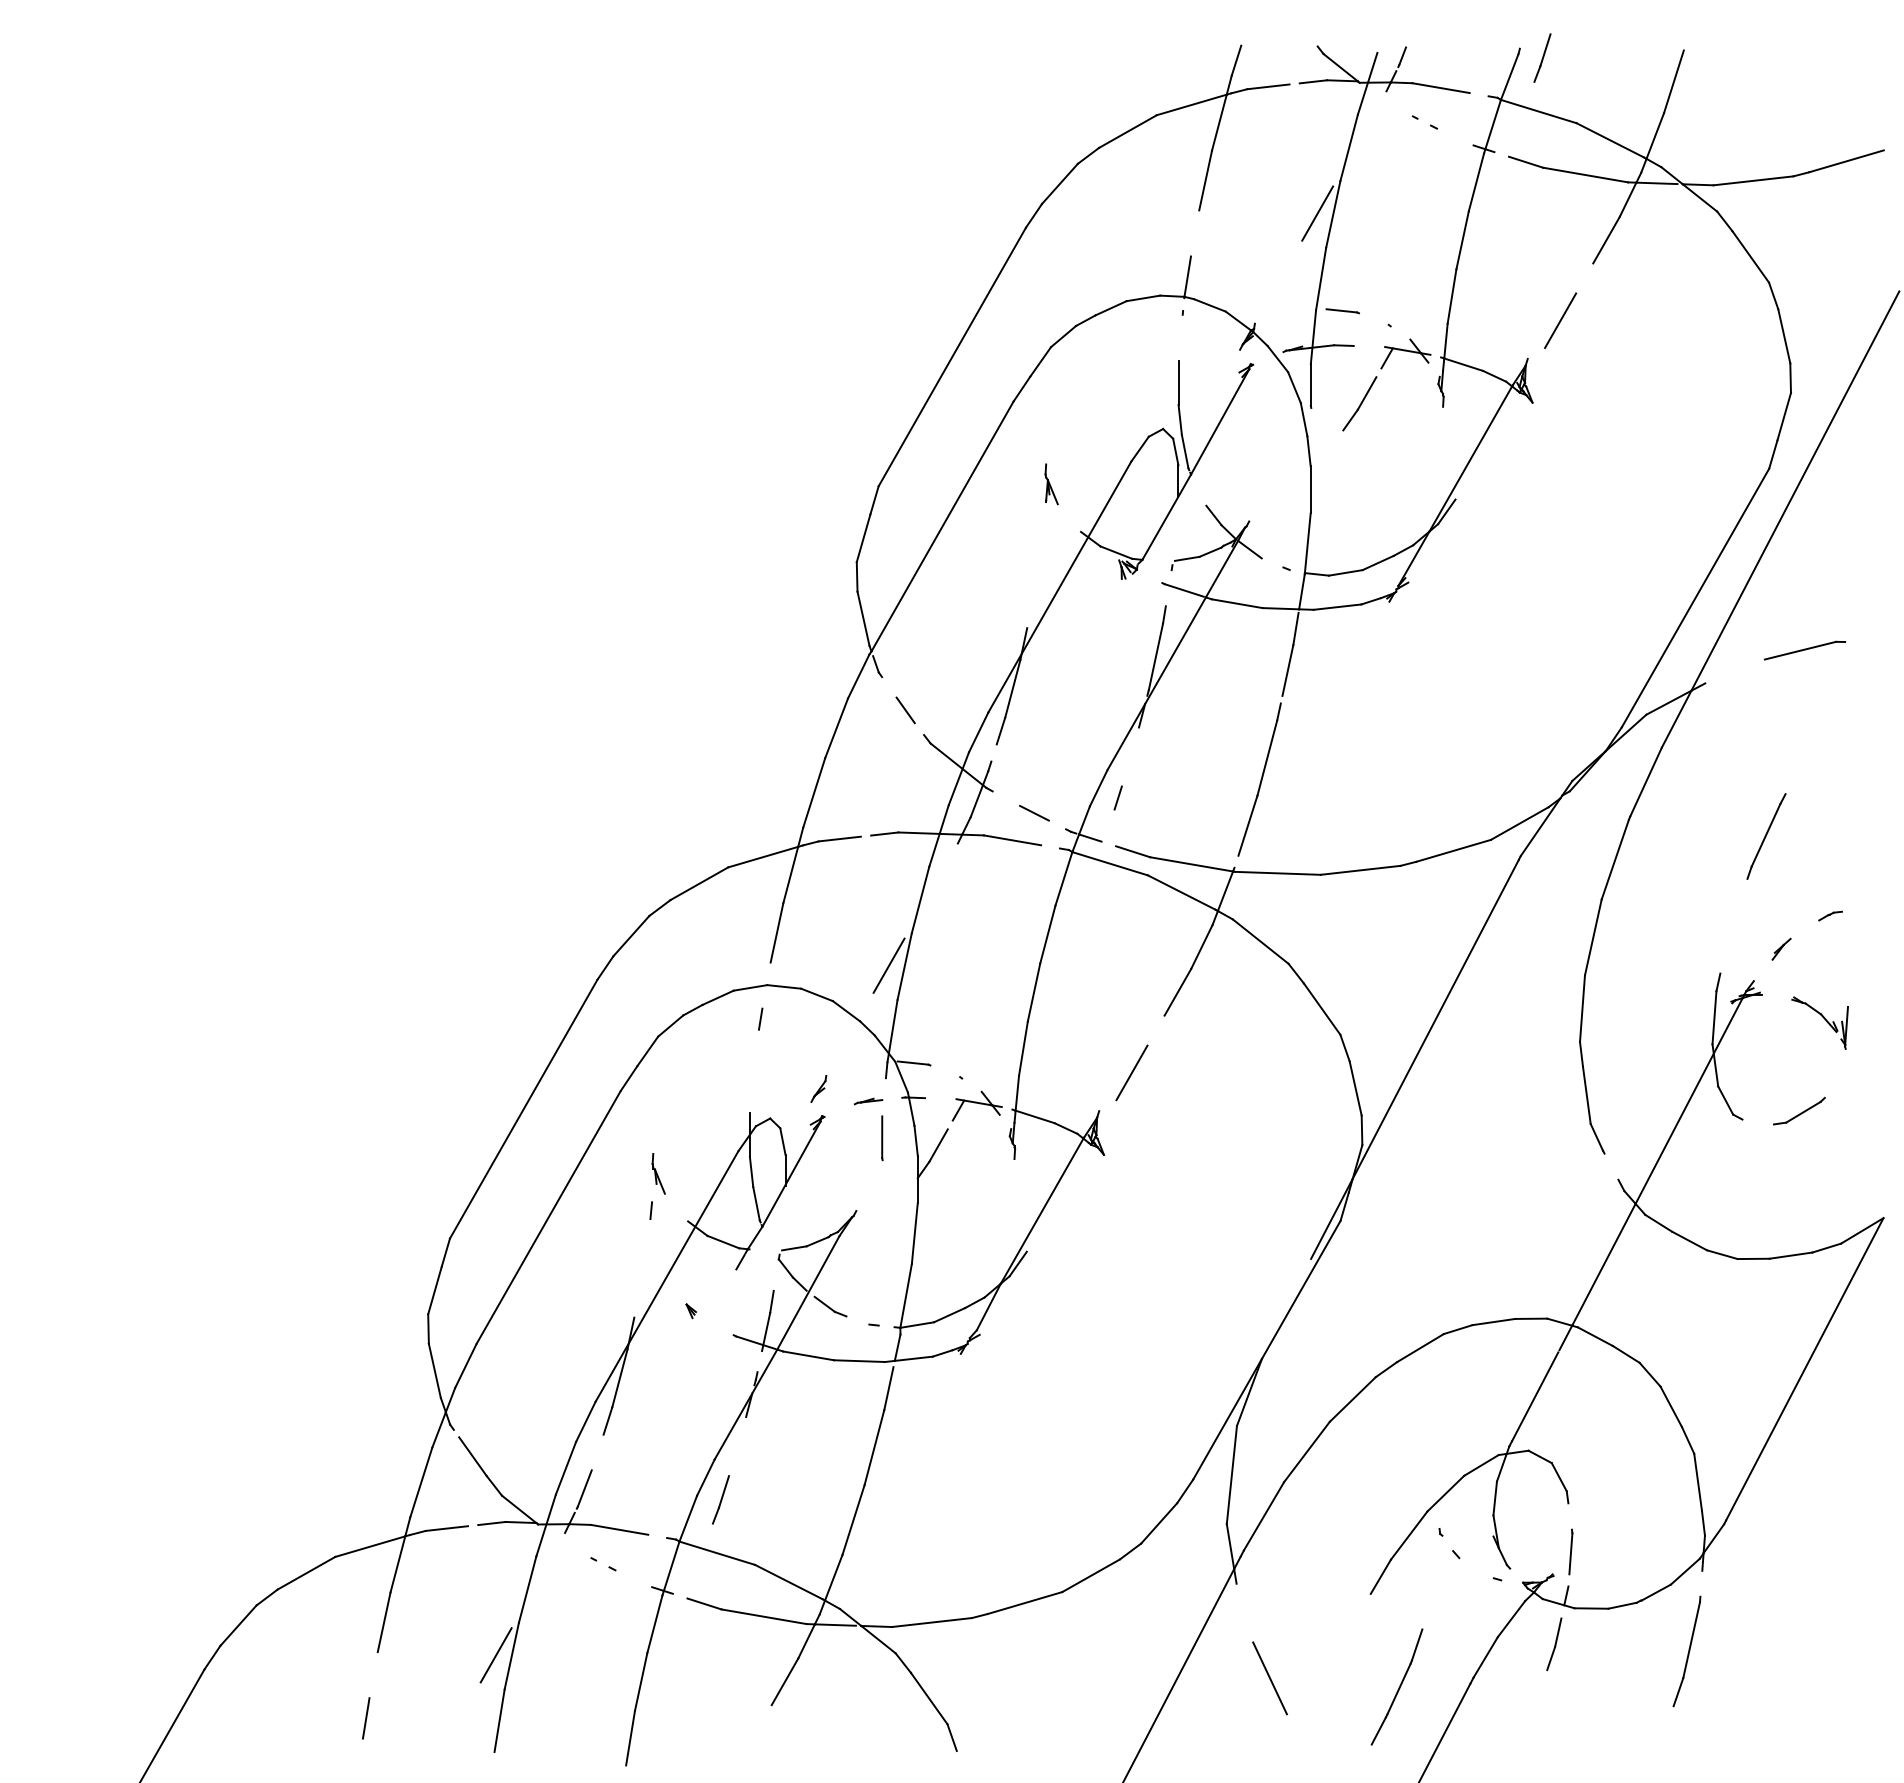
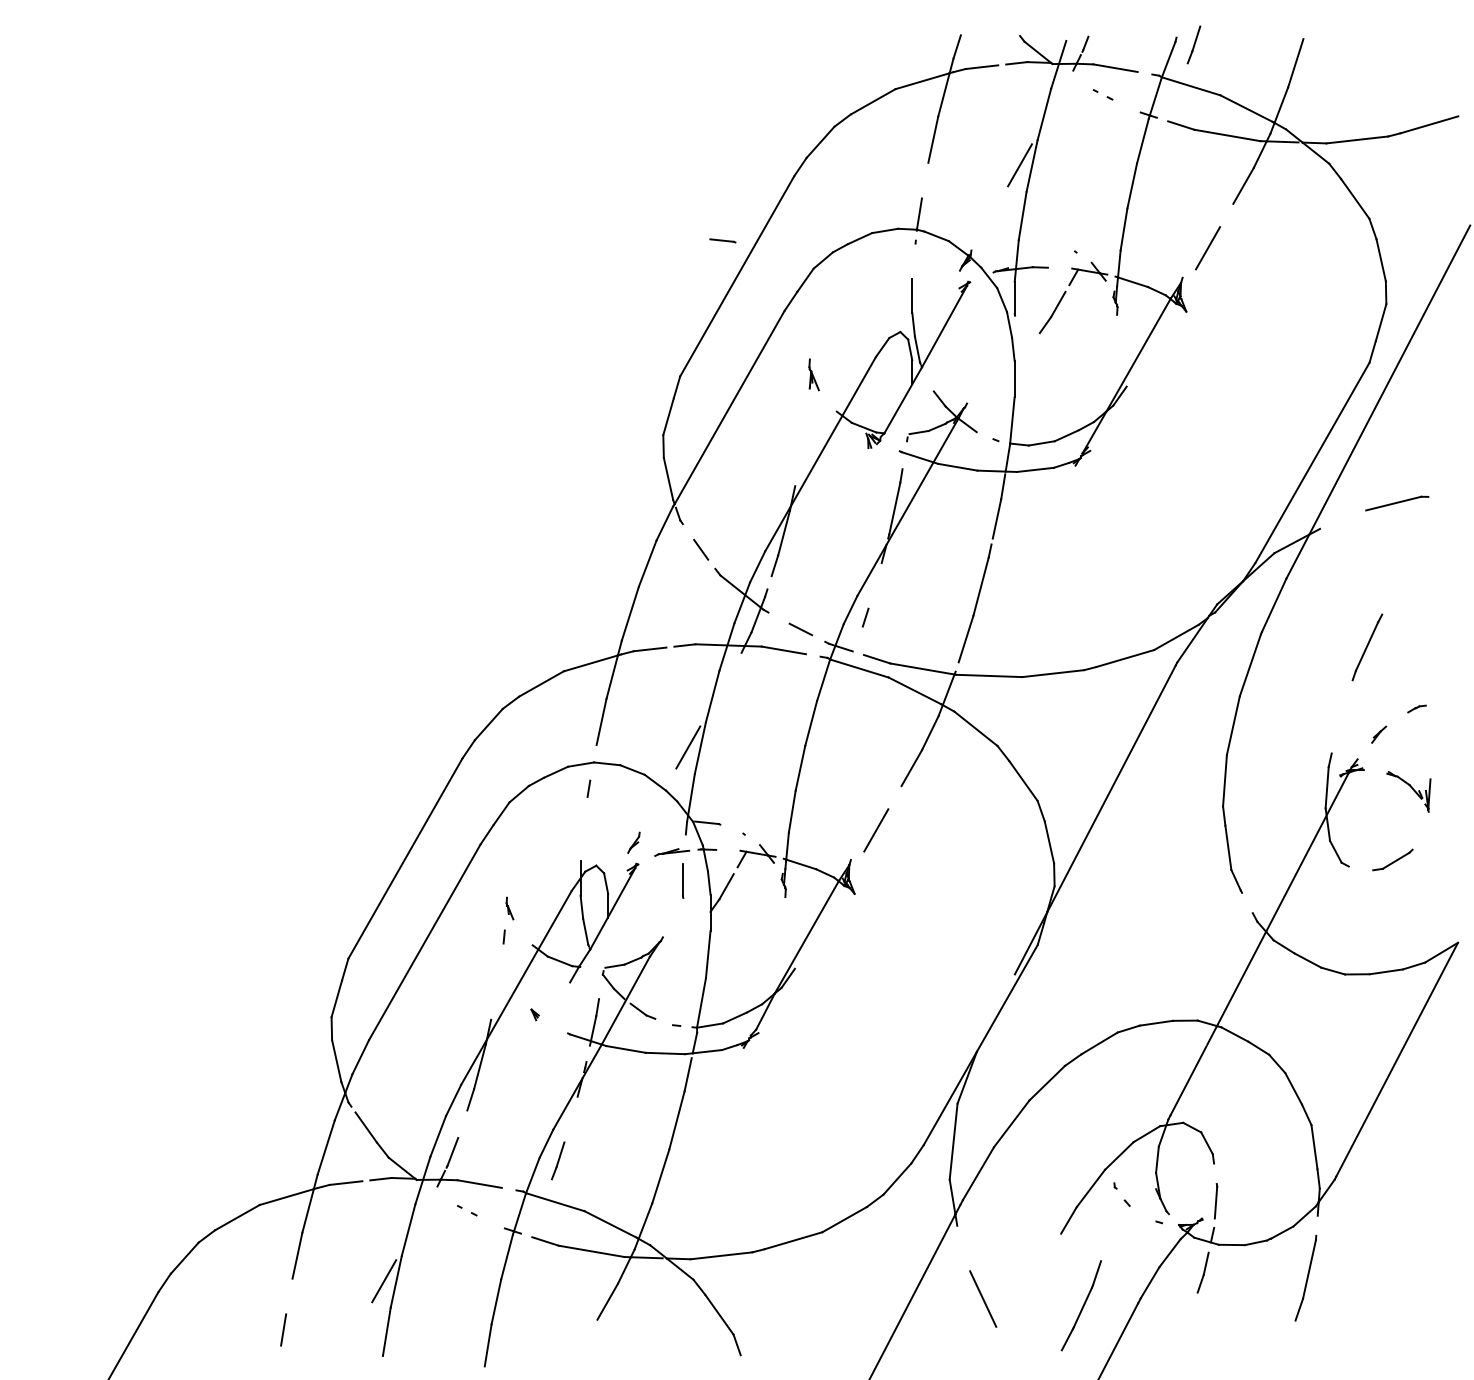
line: (1342, 311) -> (722, 241), moved
part: (868, 1101) -> (672, 852), size x1.6
part: (658, 1173) -> (509, 908), size x0.7

